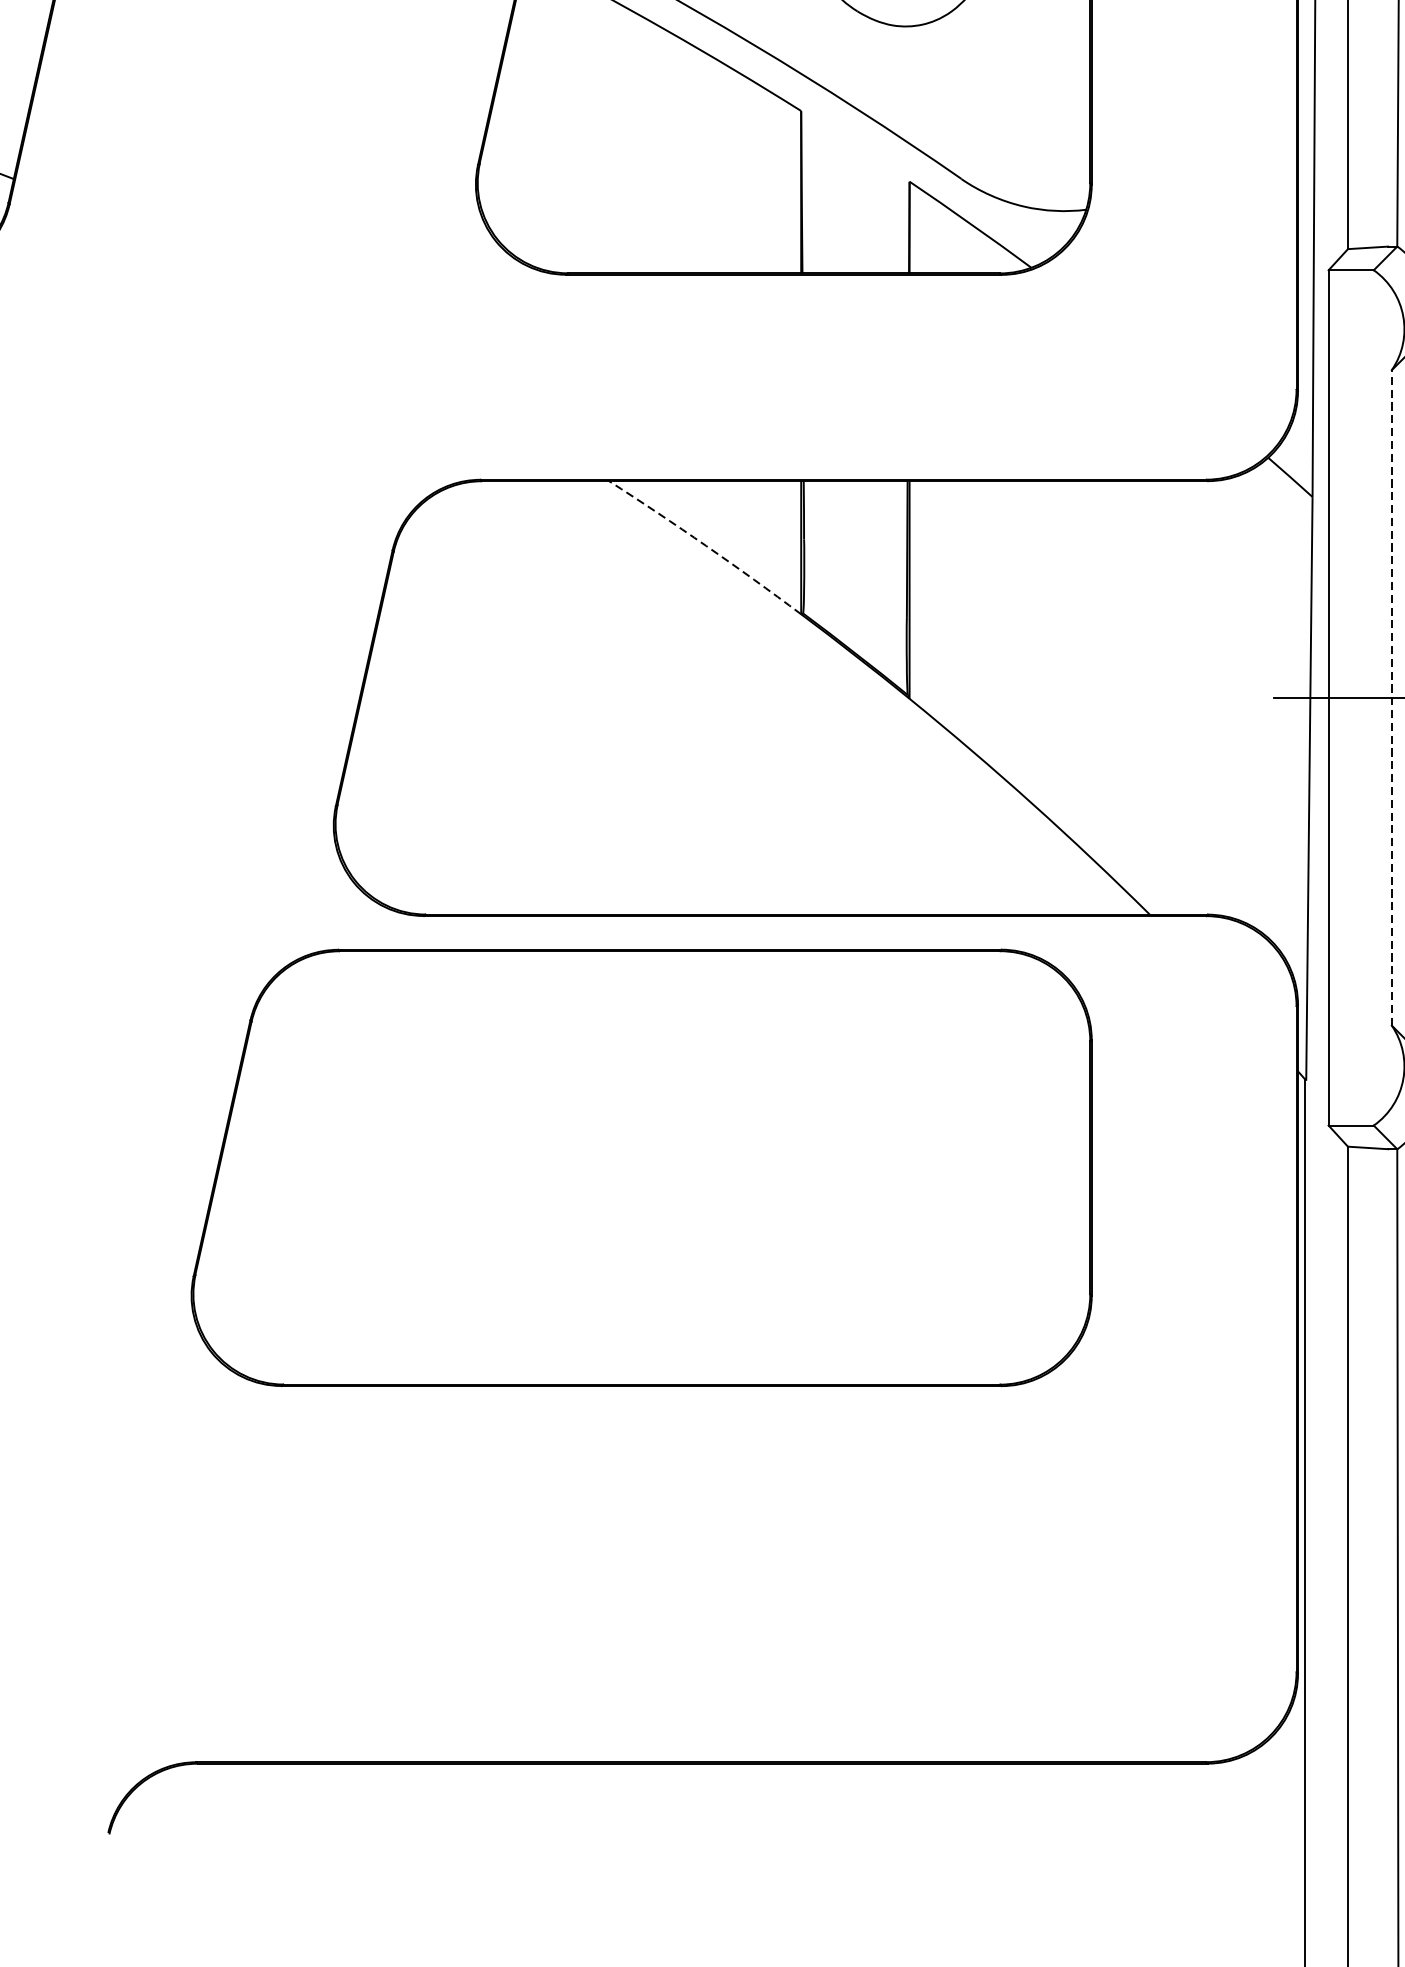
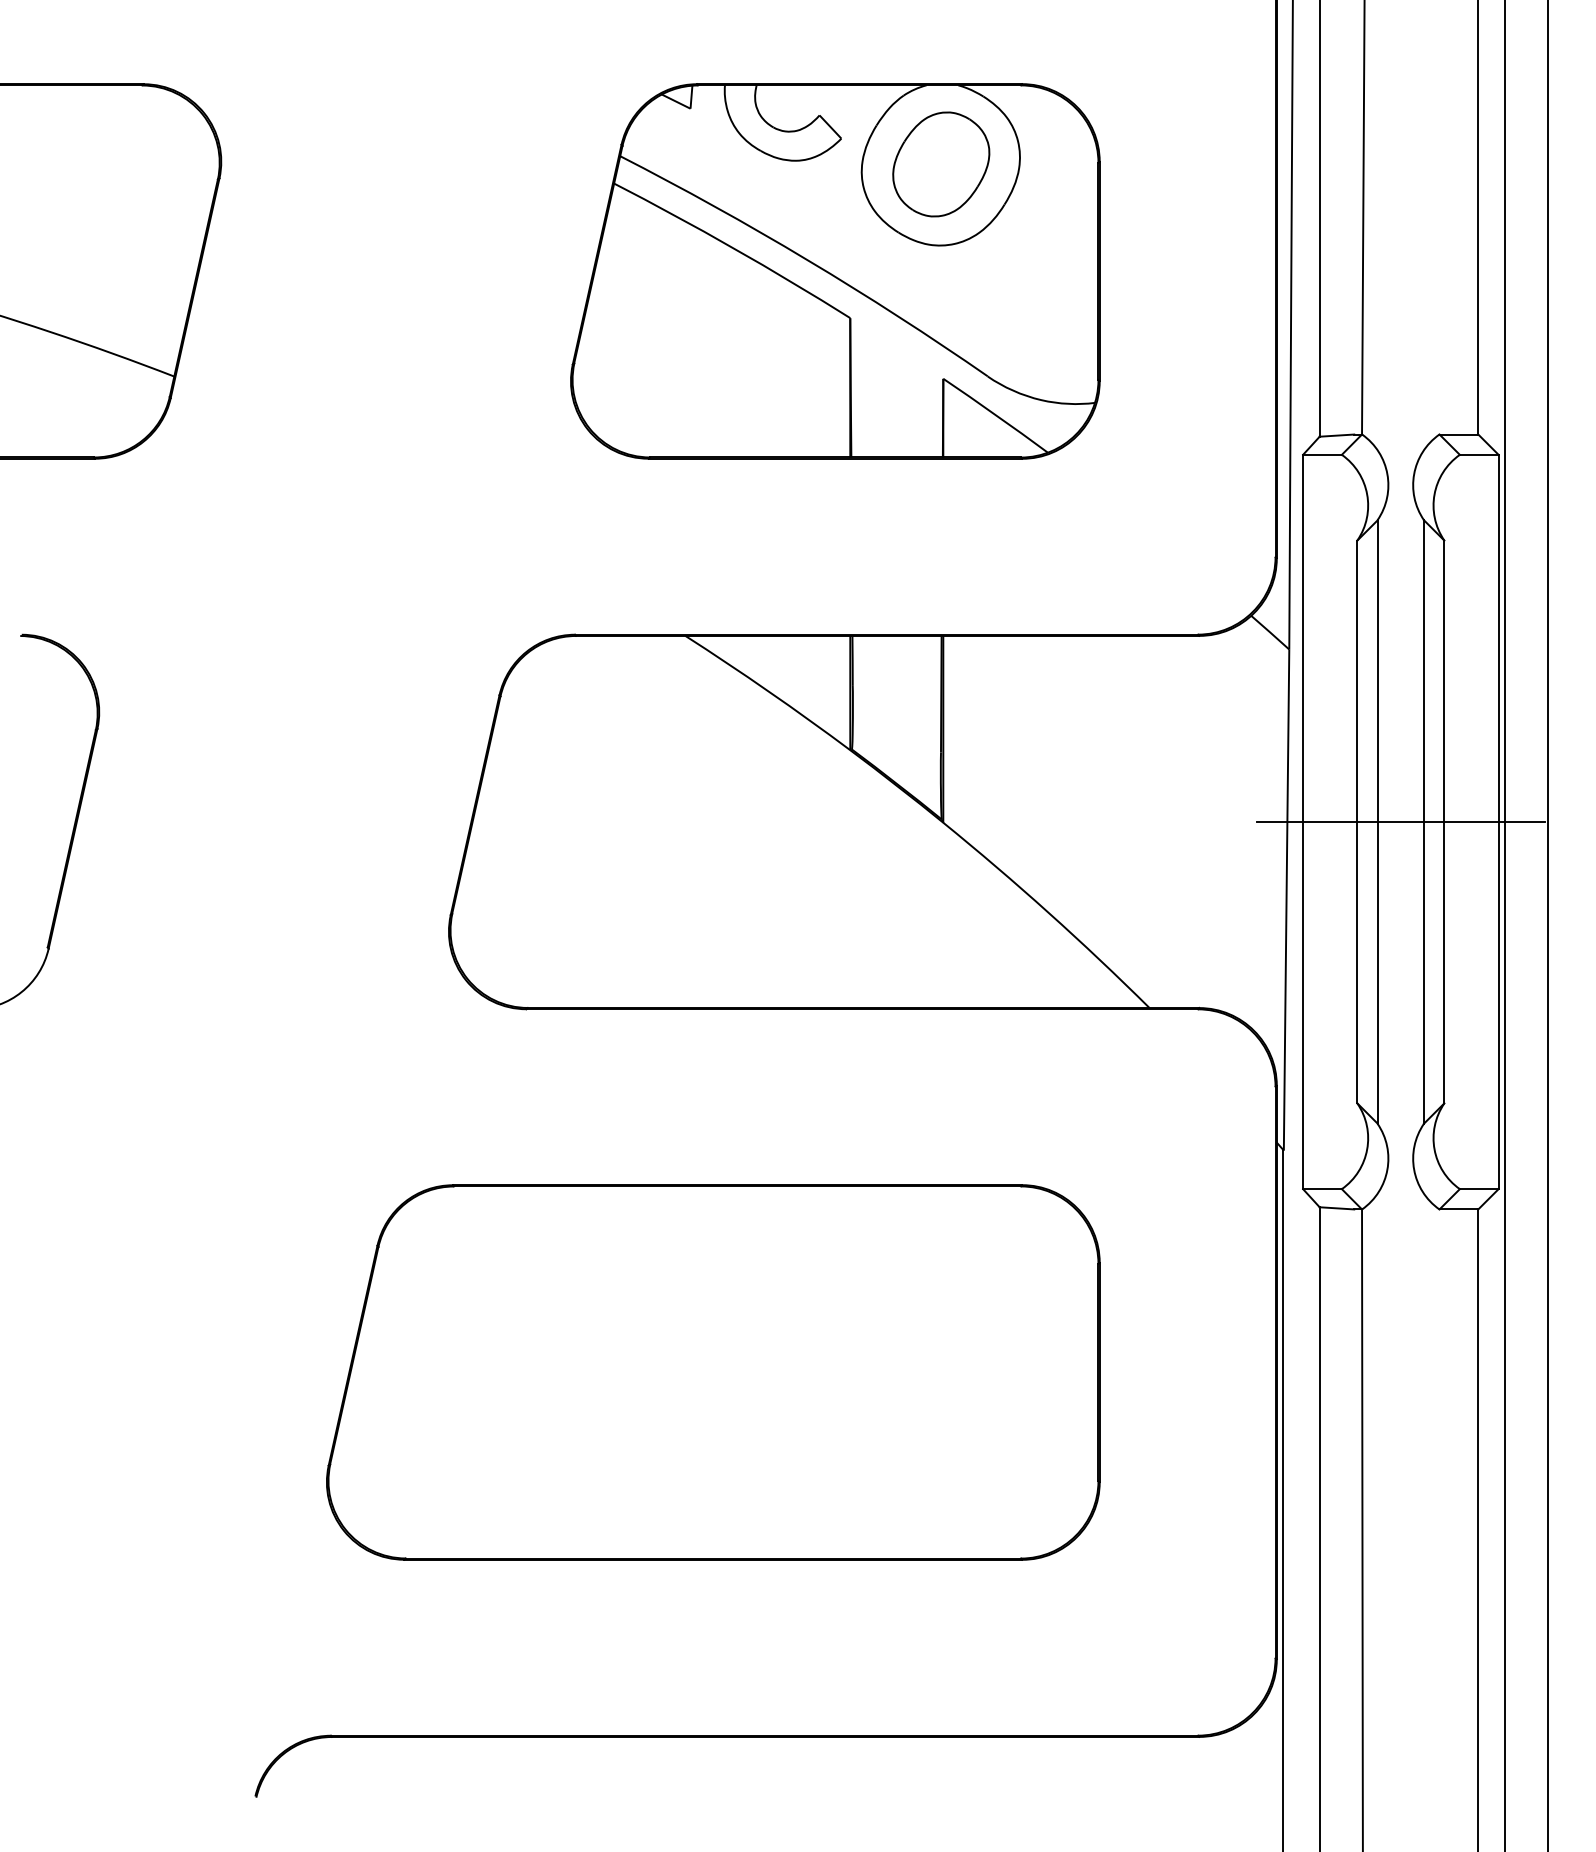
arc: (705, 545) -> (768, 691), dashed -> solid
line: (1392, 697) -> (1357, 821), dashed -> solid
part: (641, 1167) -> (713, 1372), moved

